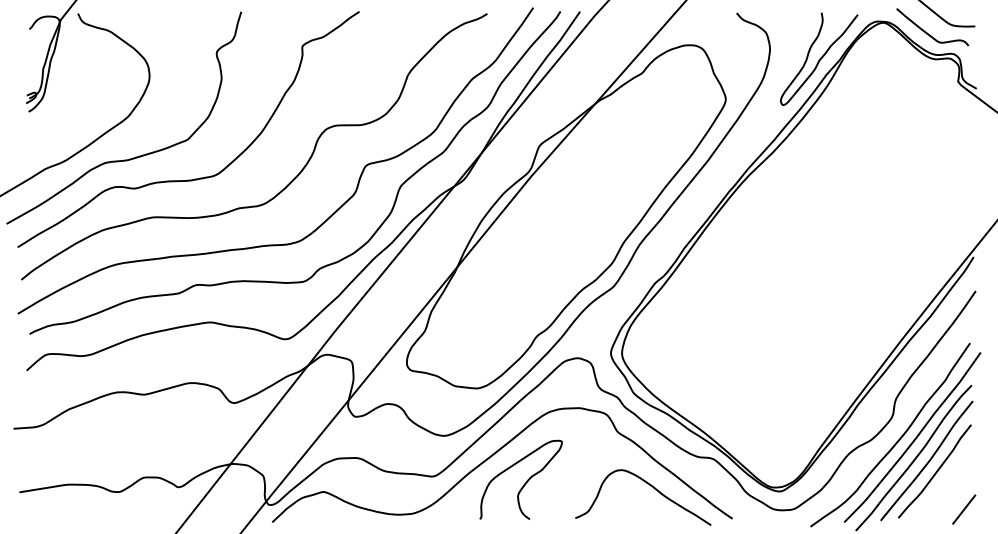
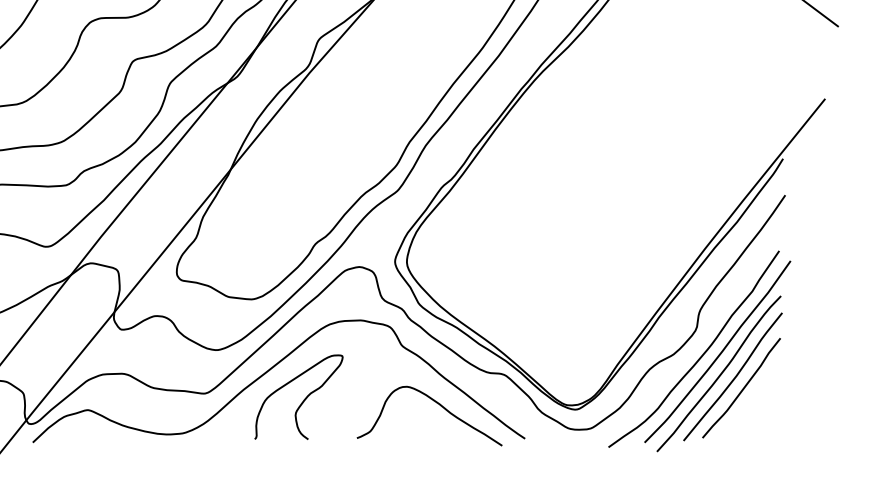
line: (964, 509) -> (773, 428), removed

